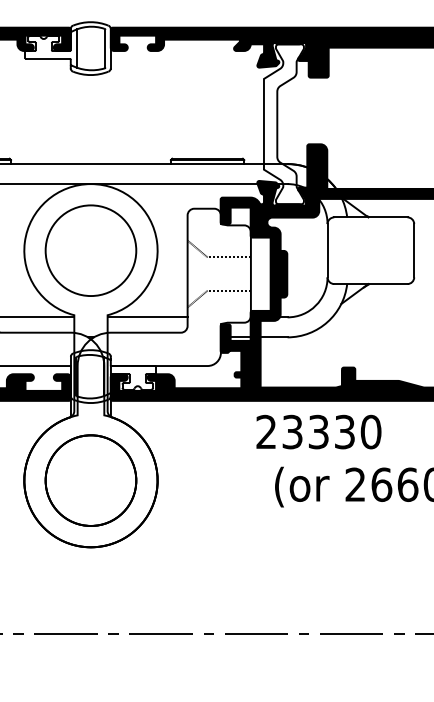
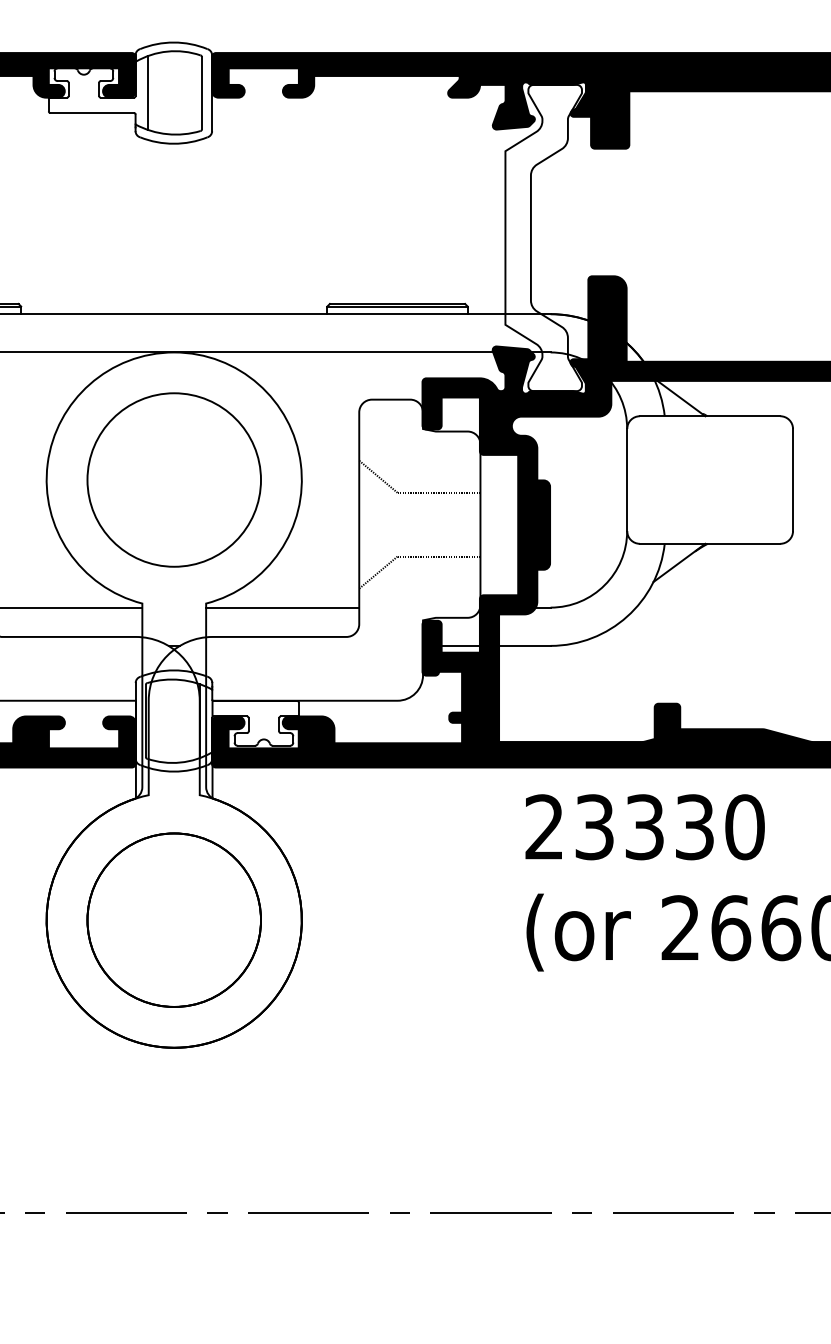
text: (318, 431) -> (644, 826), moved

